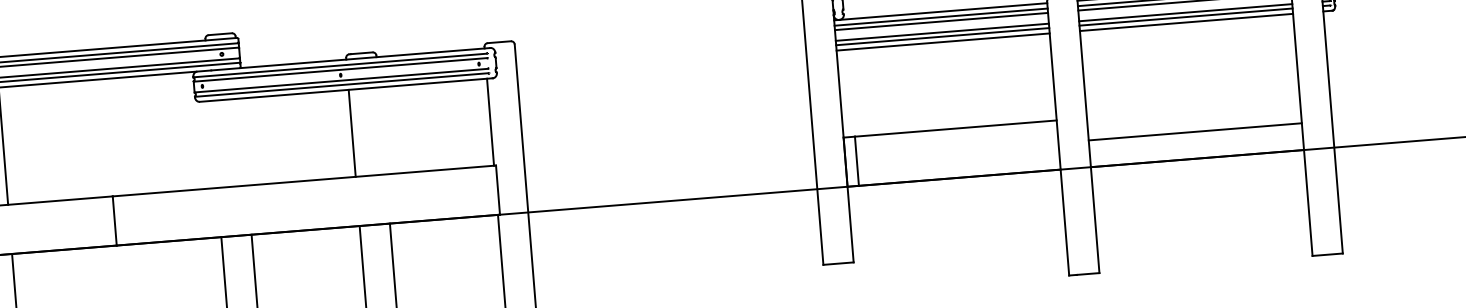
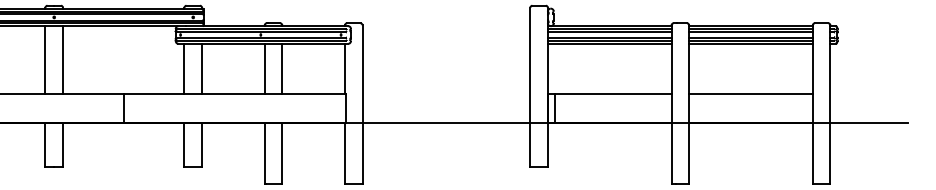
line: (382, 129) -> (282, 68), added
line: (1194, 132) -> (750, 94), moved
line: (244, 141) -> (202, 68), added
line: (213, 143) -> (184, 68), added

